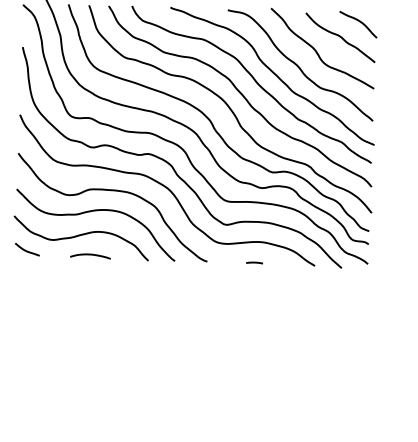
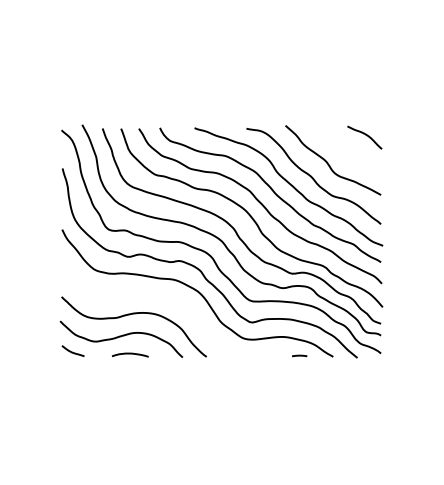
curve: (339, 37) -> (348, 149), removed
curve: (118, 192) -> (153, 296), removed
curve: (254, 262) -> (299, 355), moved

